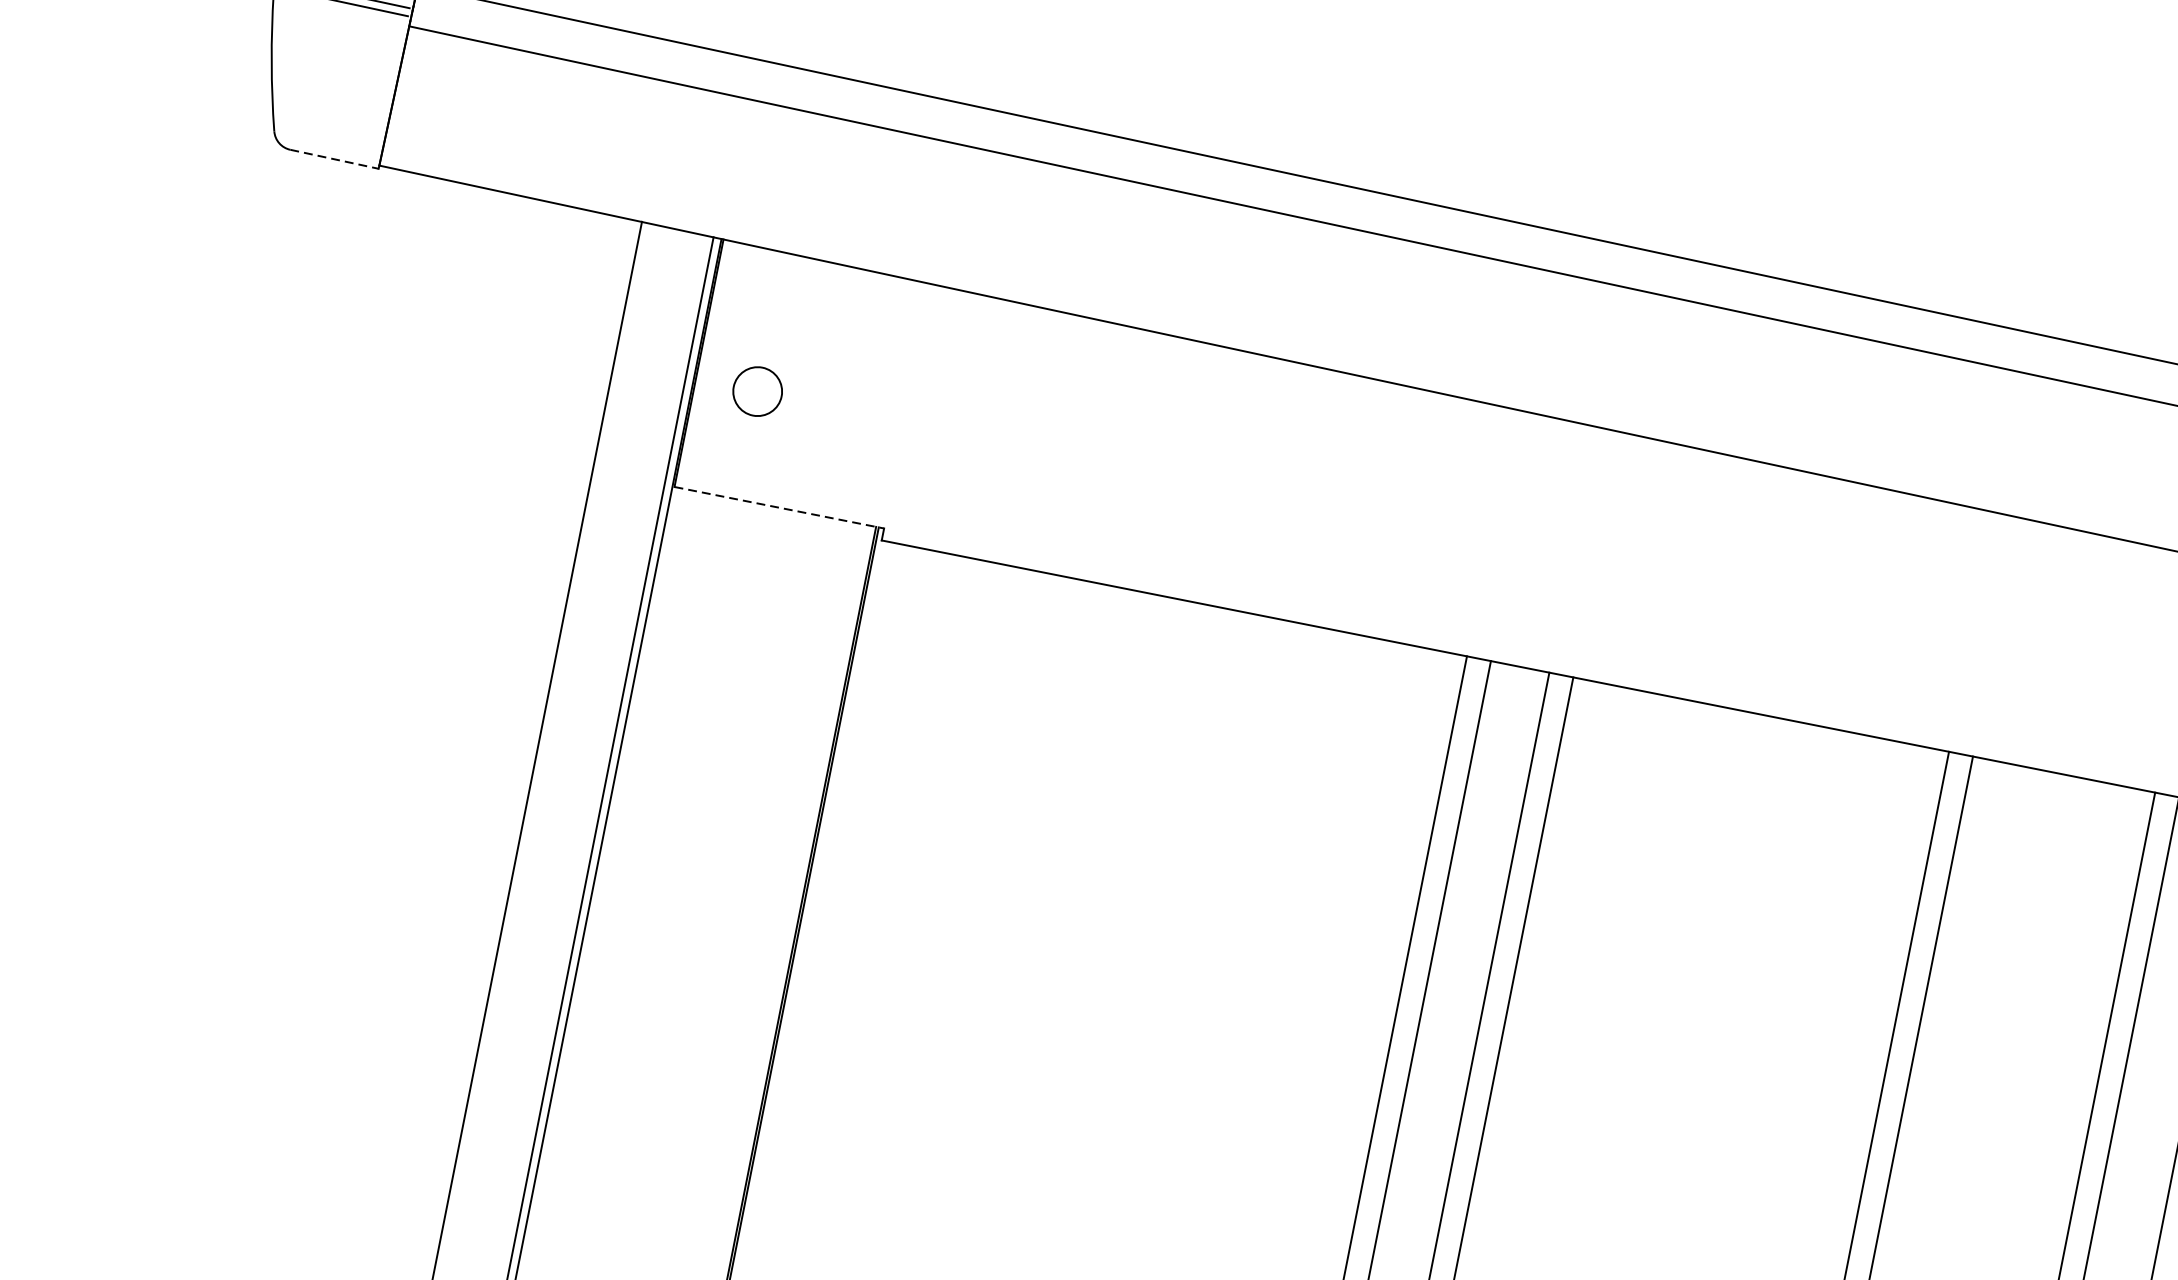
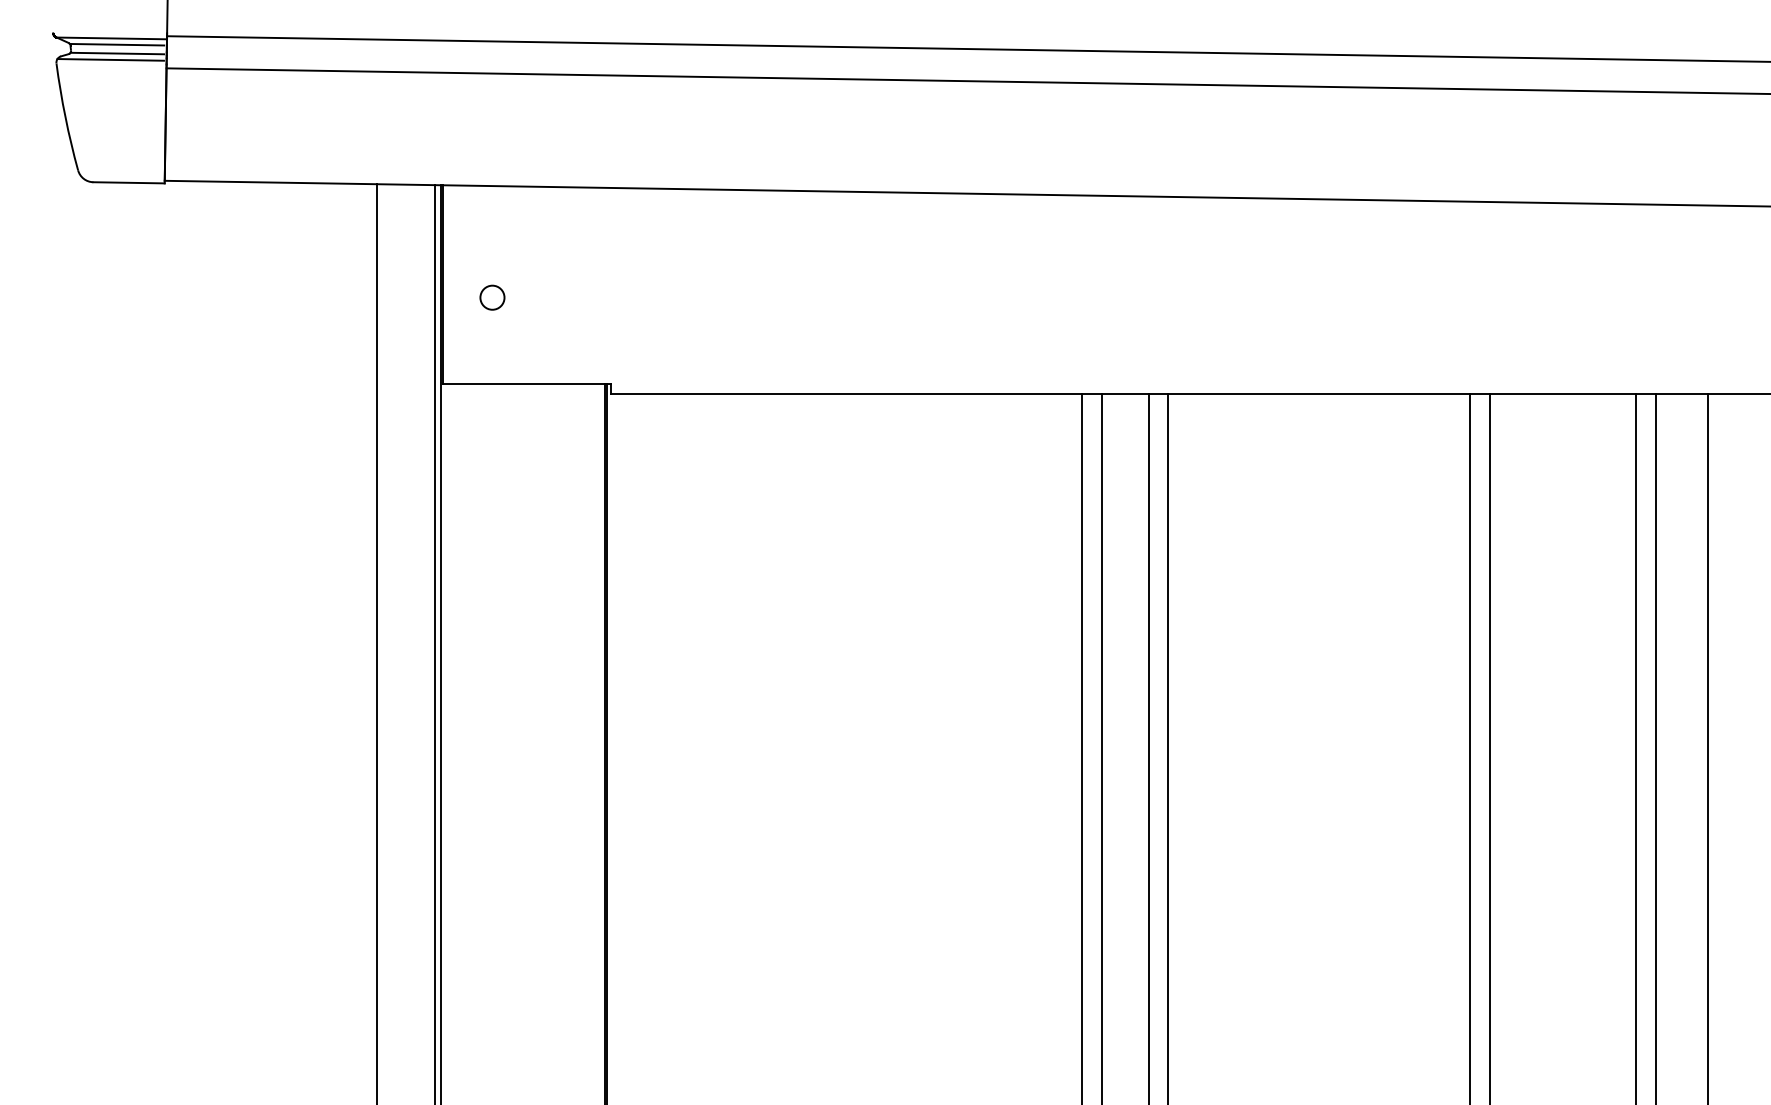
line: (335, 159) -> (129, 182), dashed -> solid
circle: (757, 391) -> (492, 297), size x0.62
line: (779, 507) -> (527, 384), dashed -> solid

